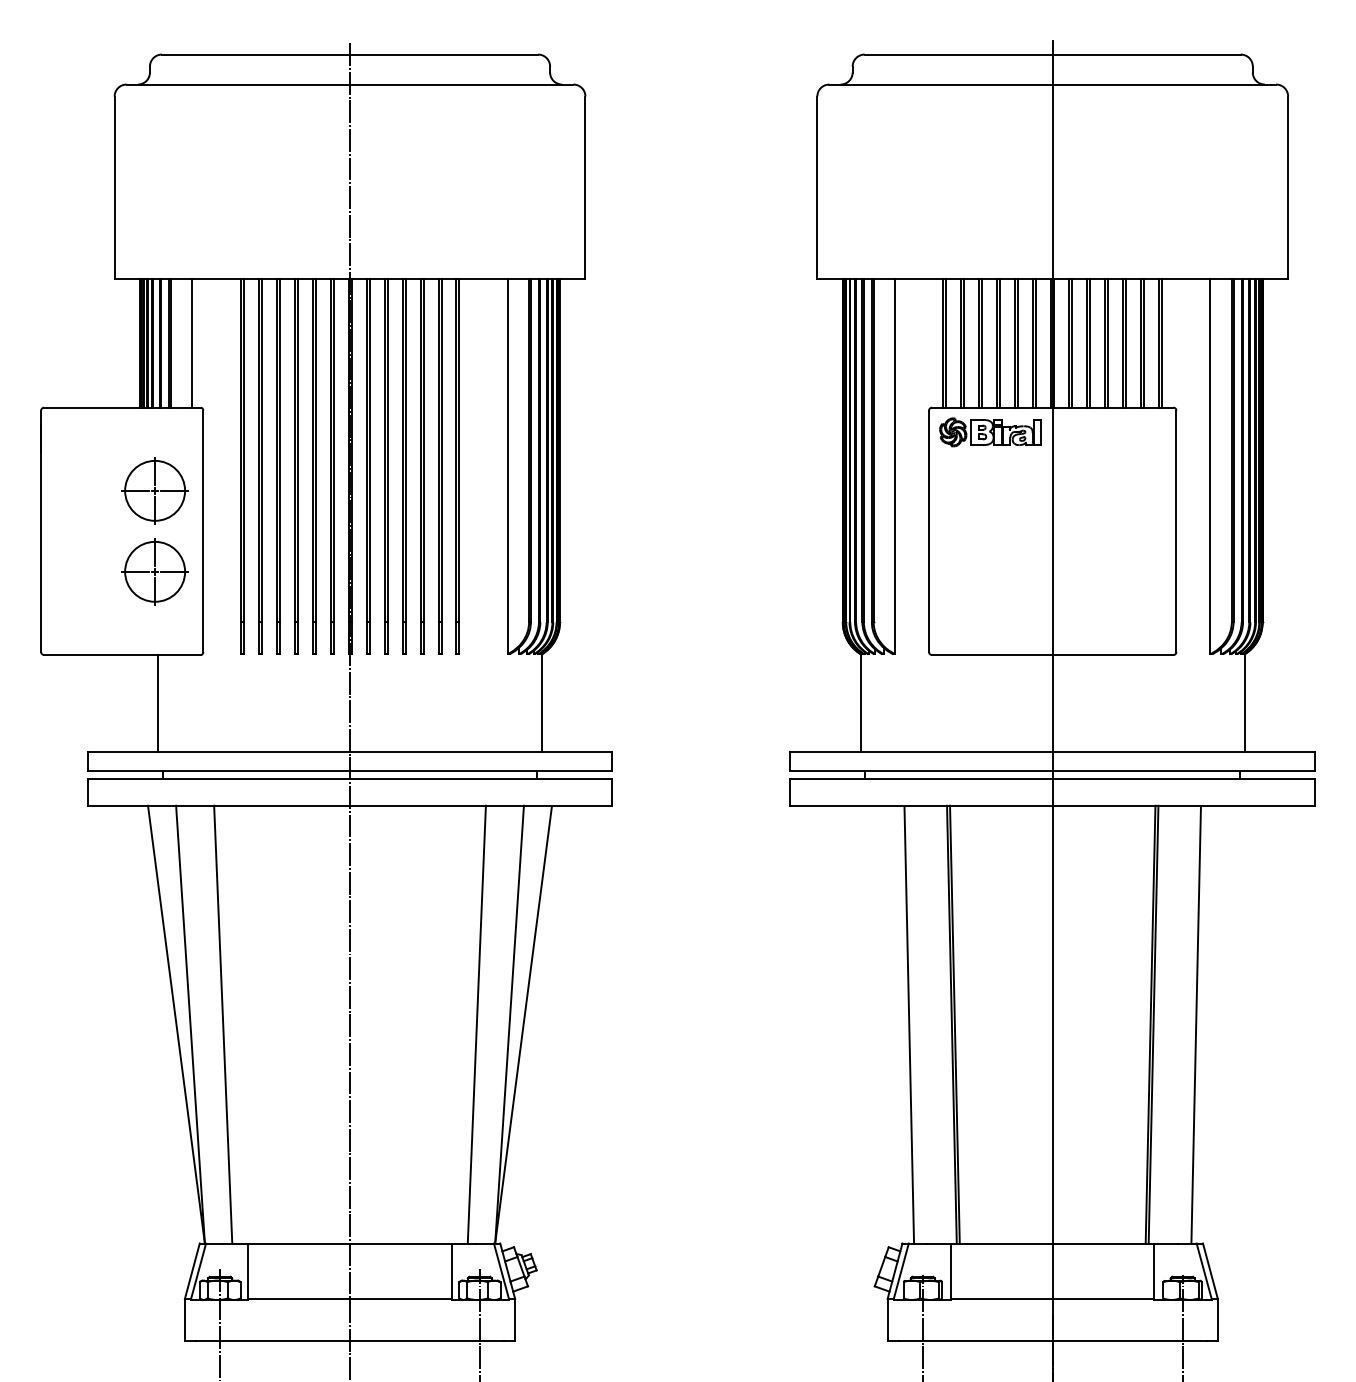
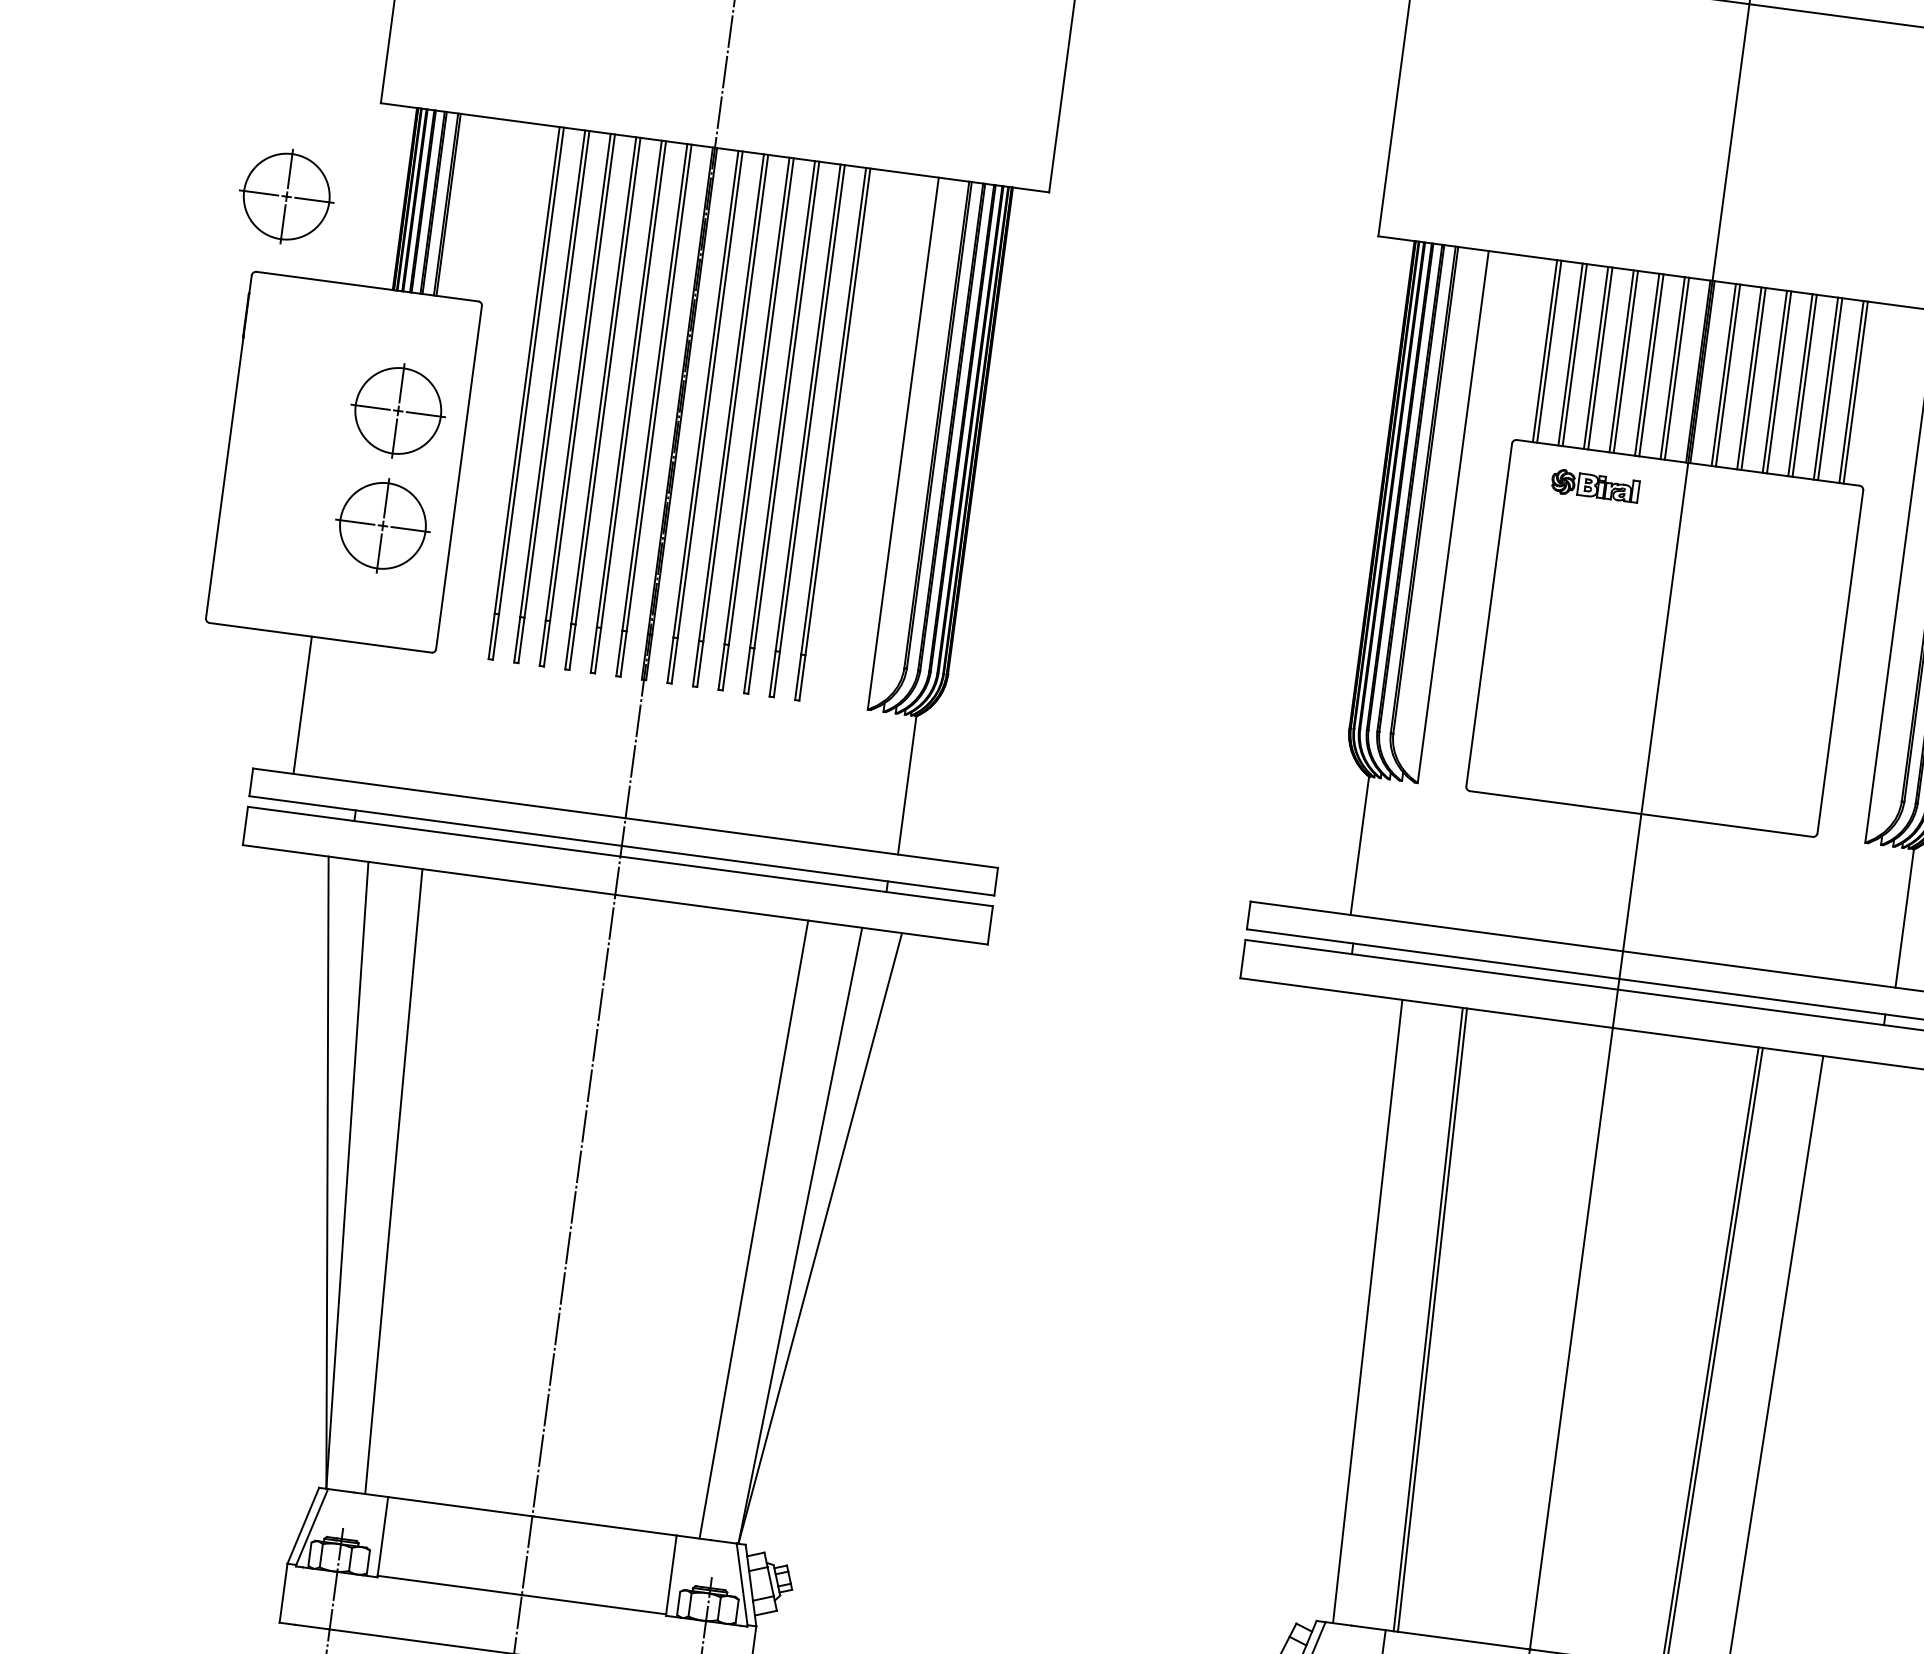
line: (192, 343) -> (479, 208), removed
part: (57, 352) -> (285, 196), added
part: (990, 432) -> (1595, 486), size x0.6
line: (158, 703) -> (303, 705), moved

